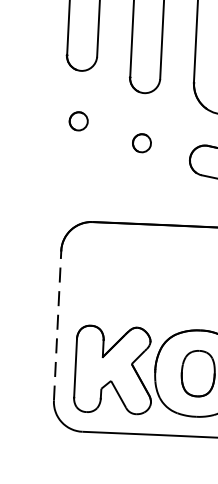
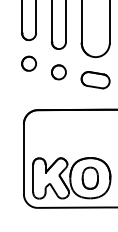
part: (77, 120) -> (28, 63), size x1.67
part: (140, 143) -> (58, 72), size x1.67
line: (56, 326) -> (23, 159), dashed -> solid

